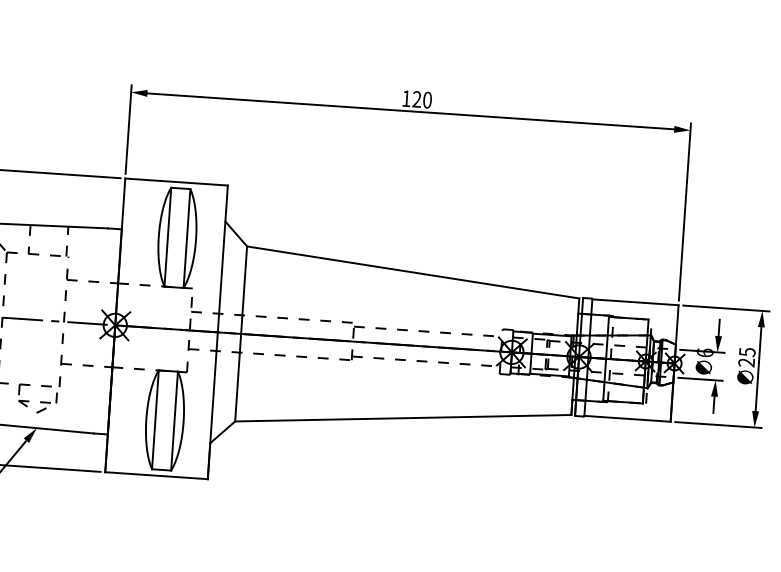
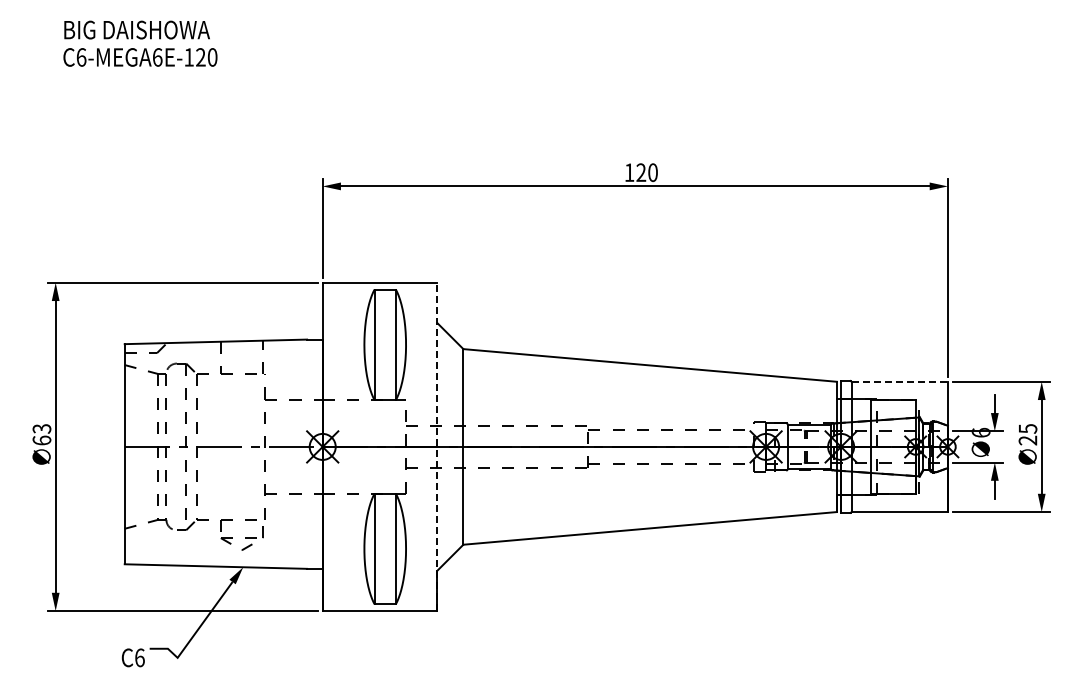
line: (636, 302) -> (900, 381), solid -> dashed
line: (217, 331) -> (437, 446), solid -> dashed

